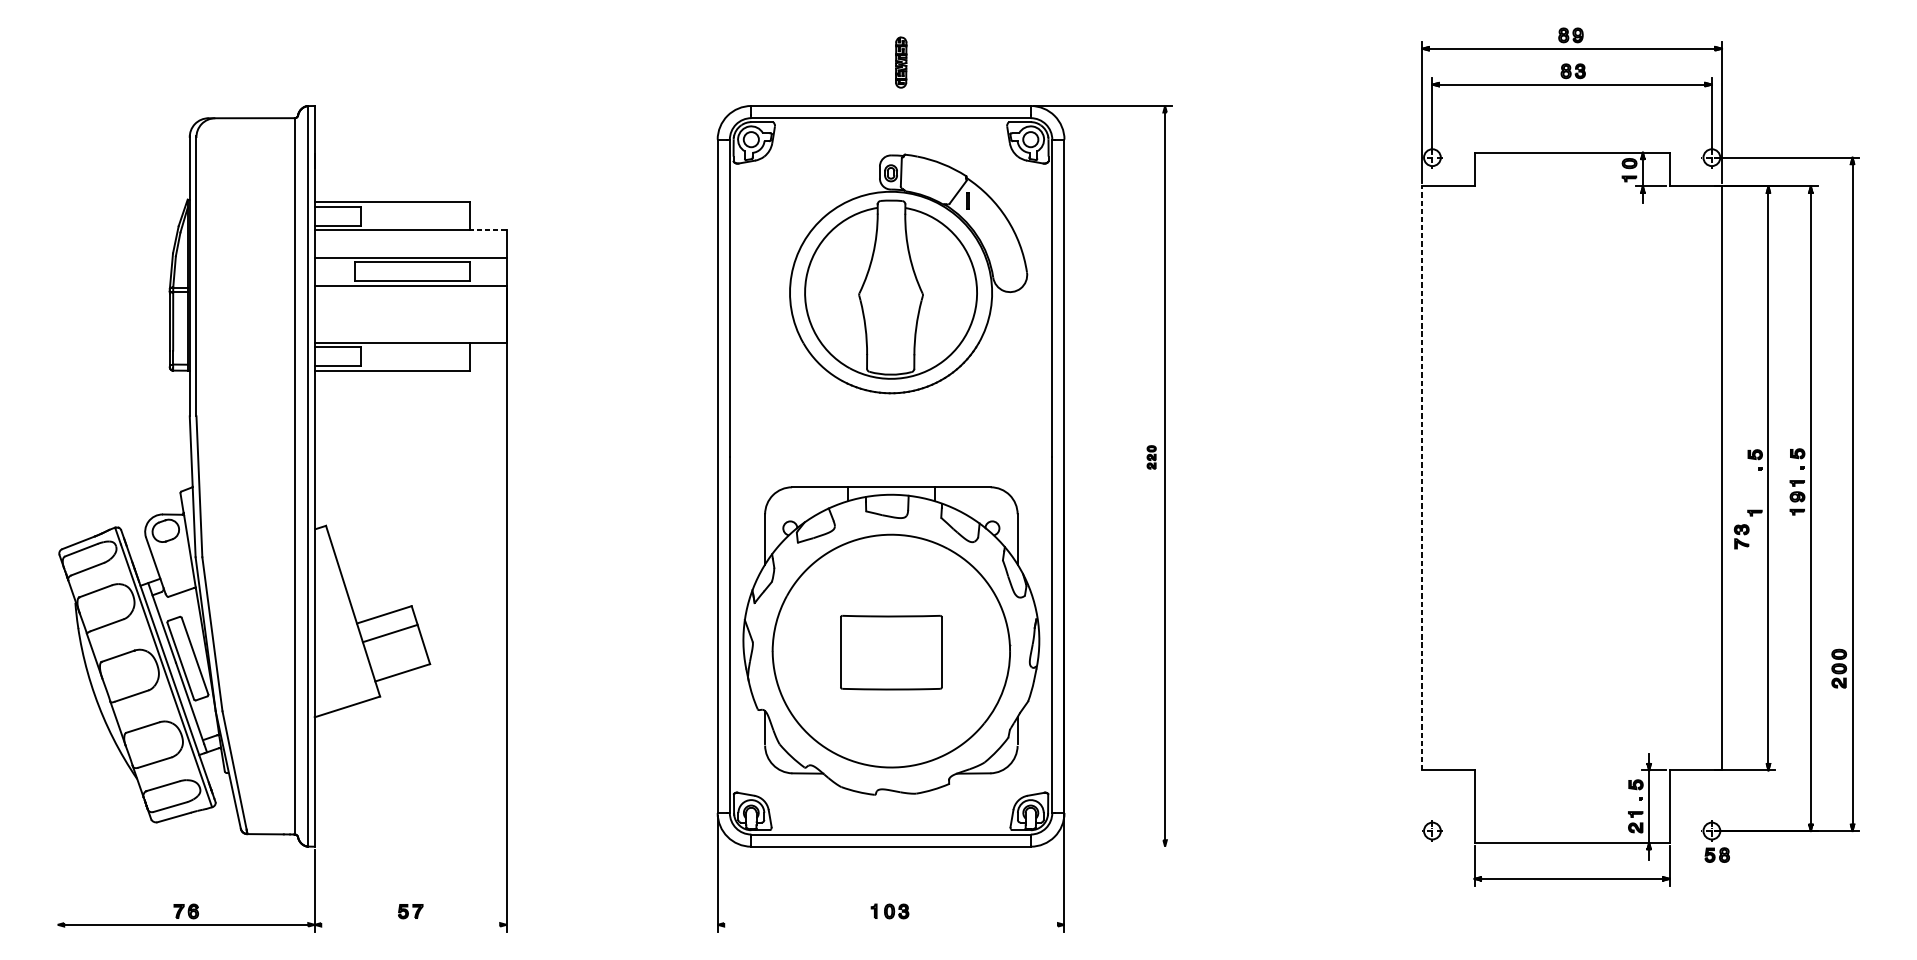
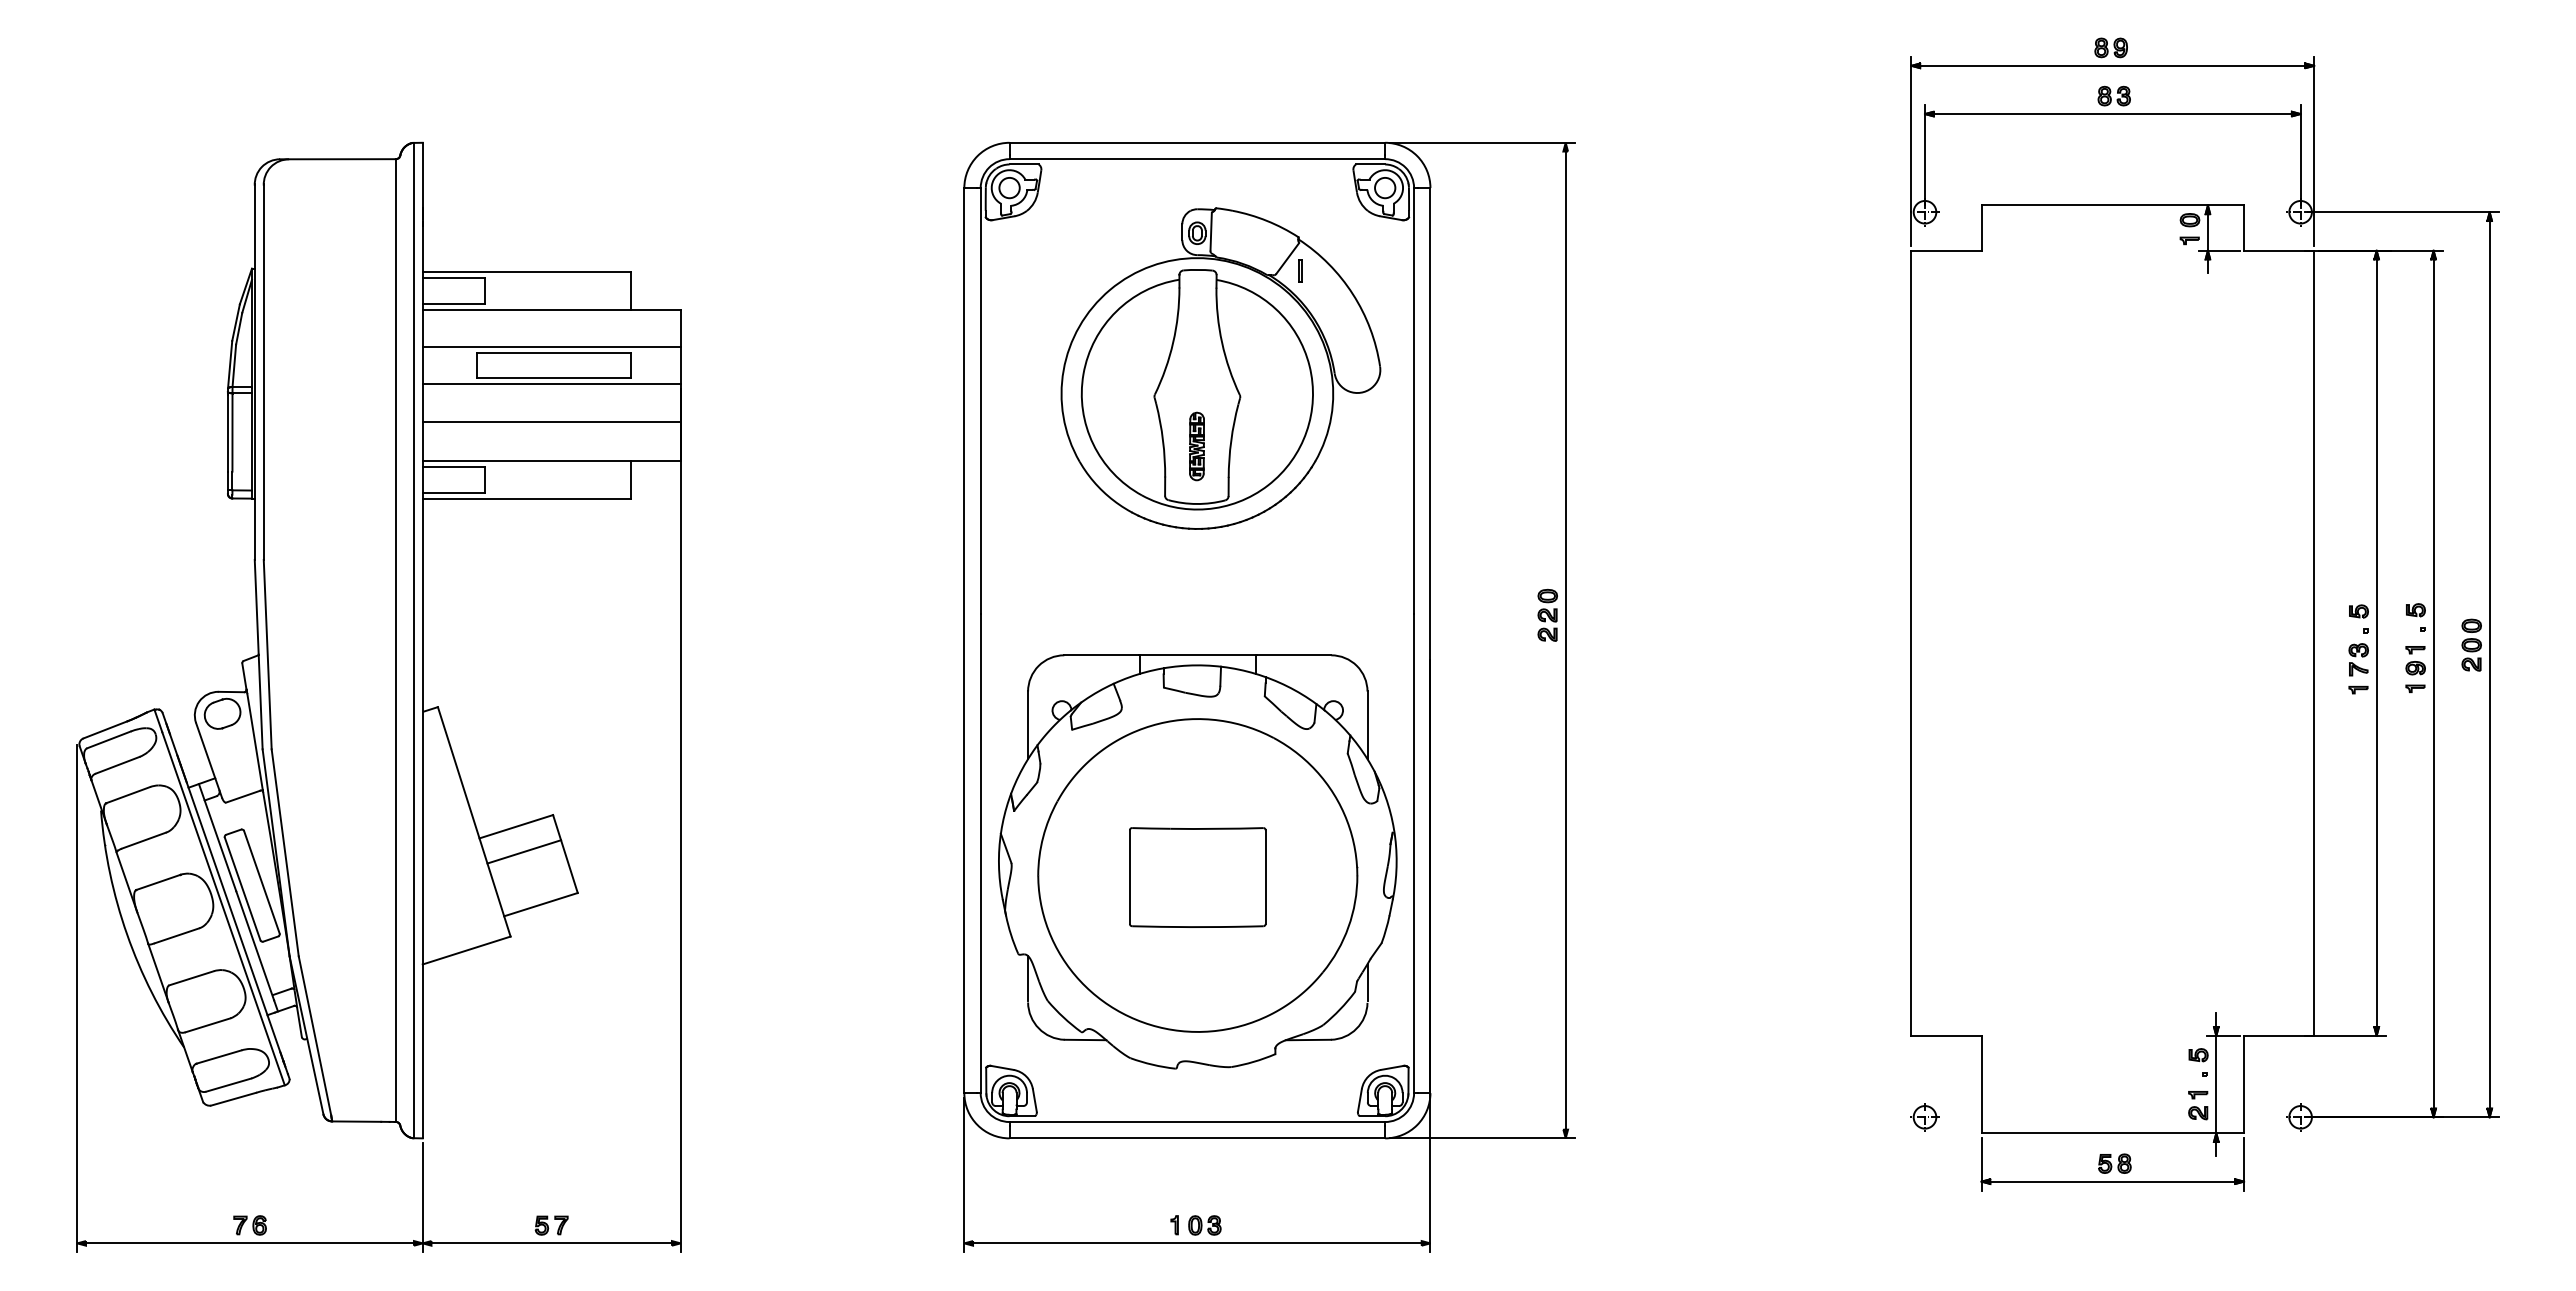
part: (900, 62) -> (1196, 446), moved
line: (487, 230) -> (655, 309), dashed -> solid
line: (410, 313) -> (551, 421), added
part: (1151, 456) -> (1547, 614), size x1.67
line: (1422, 478) -> (1911, 643), dashed -> solid
part: (1741, 536) -> (2358, 659), moved
part: (1839, 668) -> (2471, 644), moved
line: (57, 742) -> (77, 998), added
line: (1102, 846) -> (1481, 1138), added
part: (1717, 854) -> (2114, 1163), moved
line: (410, 924) -> (551, 1243), added
line: (891, 924) -> (1197, 1243), added

